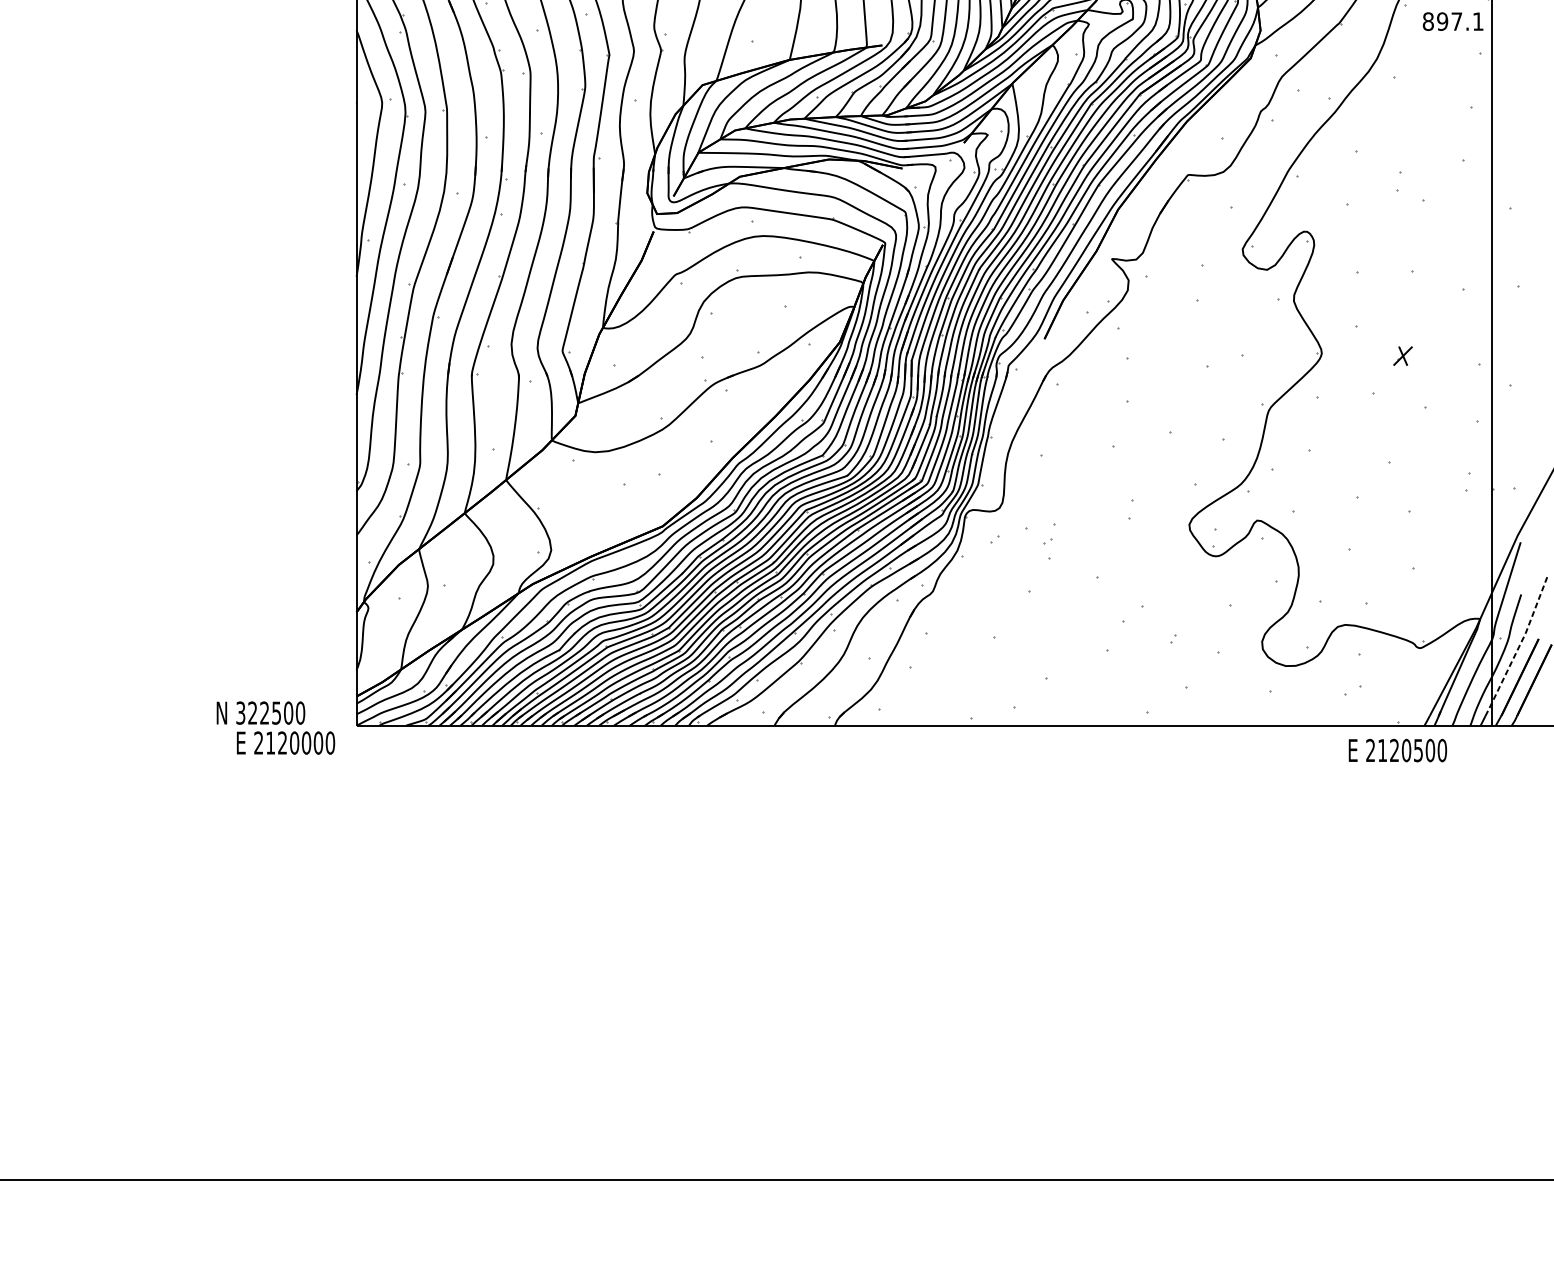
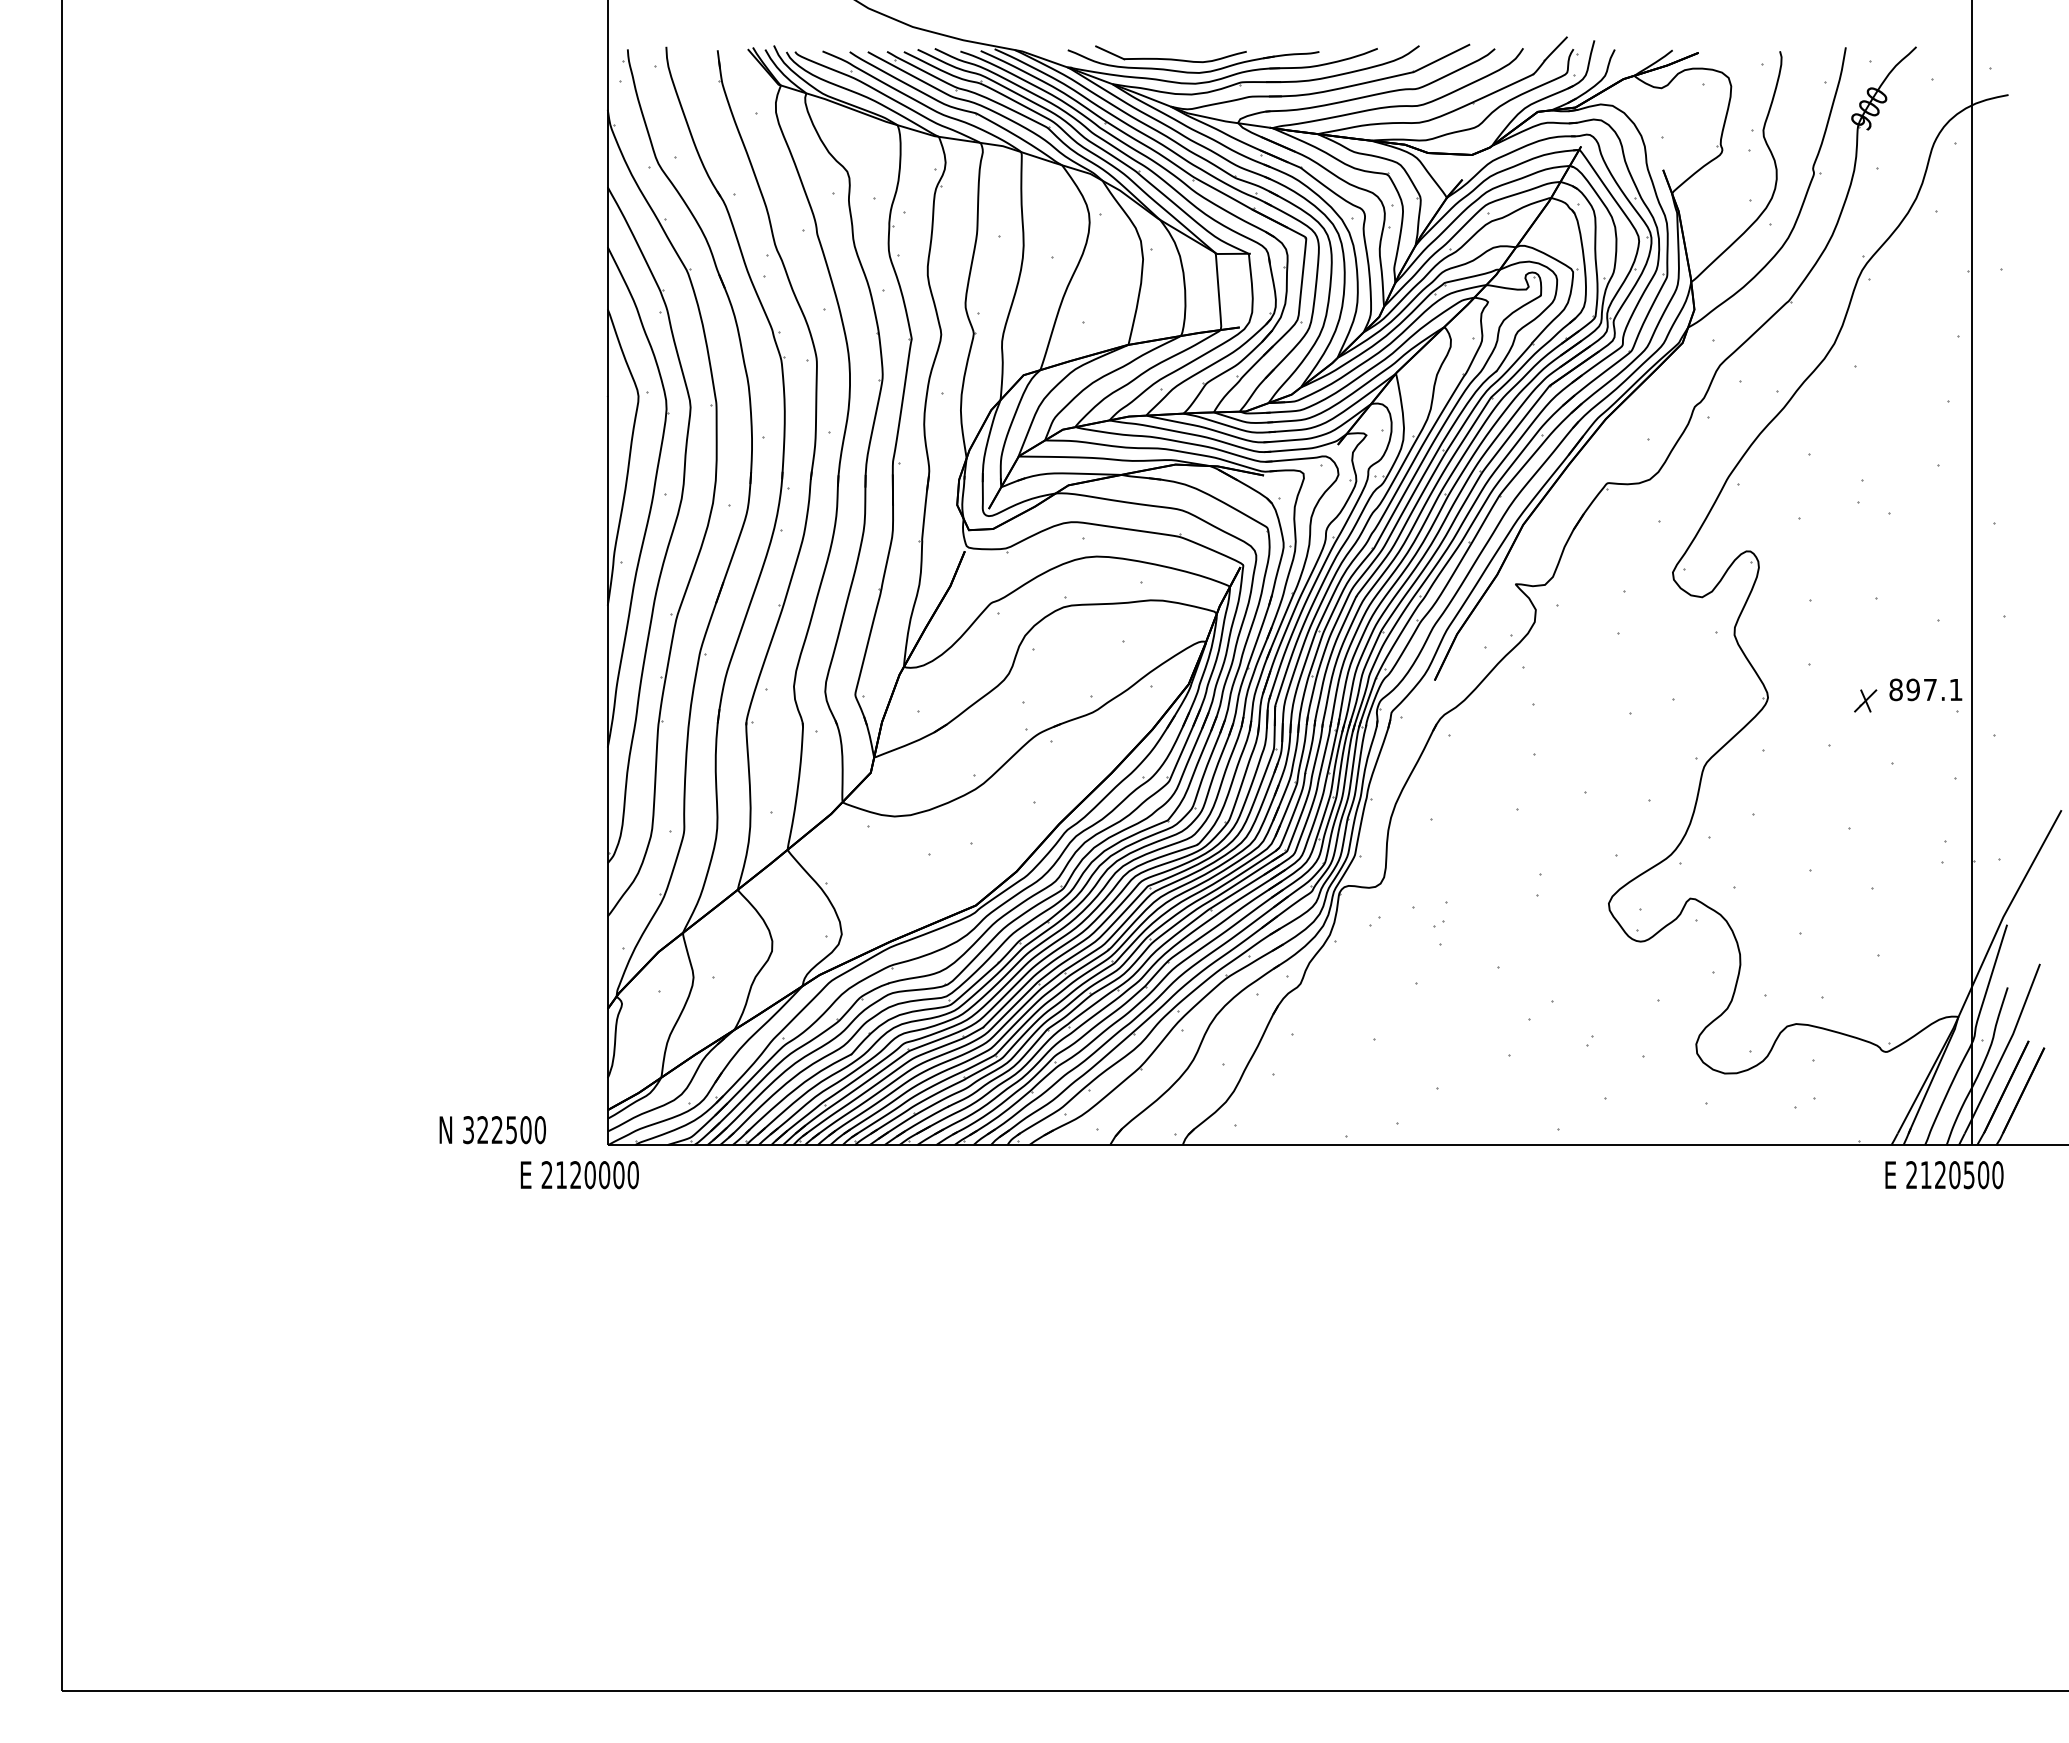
text: (1452, 21) -> (1925, 689), moved
line: (1519, 646) -> (2005, 1050), dashed -> solid
text: (285, 743) -> (579, 1175), moved
text: (1397, 750) -> (1944, 1175), moved

